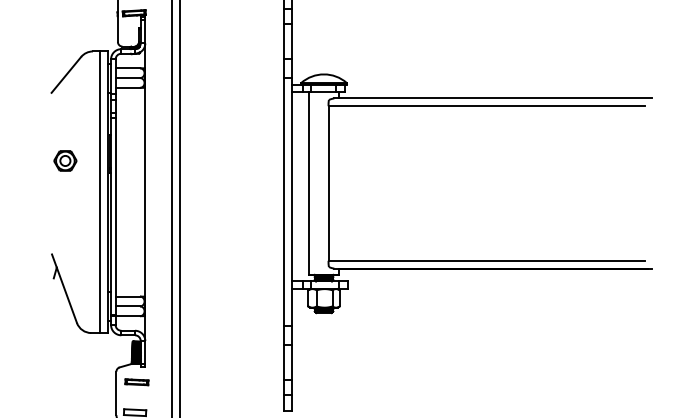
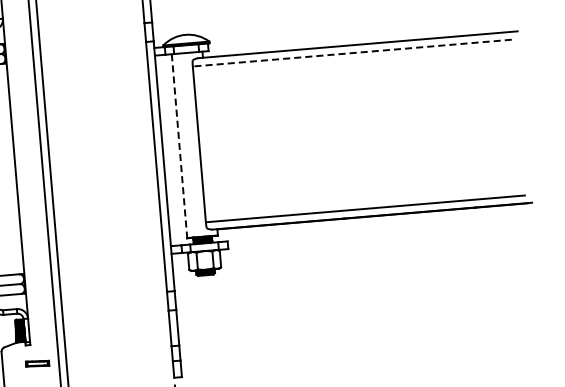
line: (486, 106) -> (352, 53), solid -> dashed
line: (308, 184) -> (179, 147), solid -> dashed
part: (136, 382) -> (37, 363), moved

